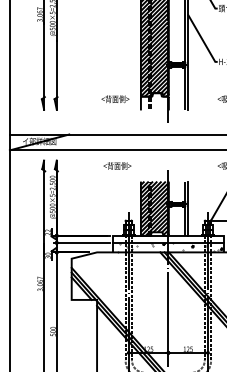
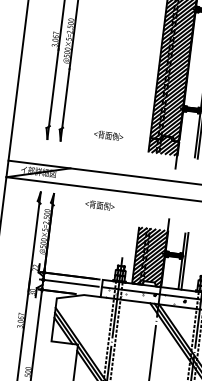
text: (115, 99) -> (108, 136), moved
hatch: (154, 101) -> (163, 145), added
text: (117, 165) -> (100, 204), moved

